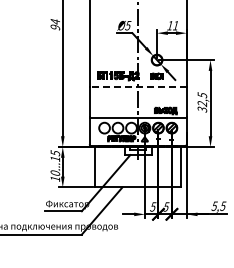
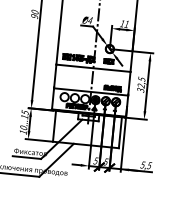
text: (55, 21) -> (35, 11), 94 -> 90
text: (128, 25) -> (90, 20), Ø5 -> Ø4
line: (137, 87) -> (92, 68), dashed -> solid

